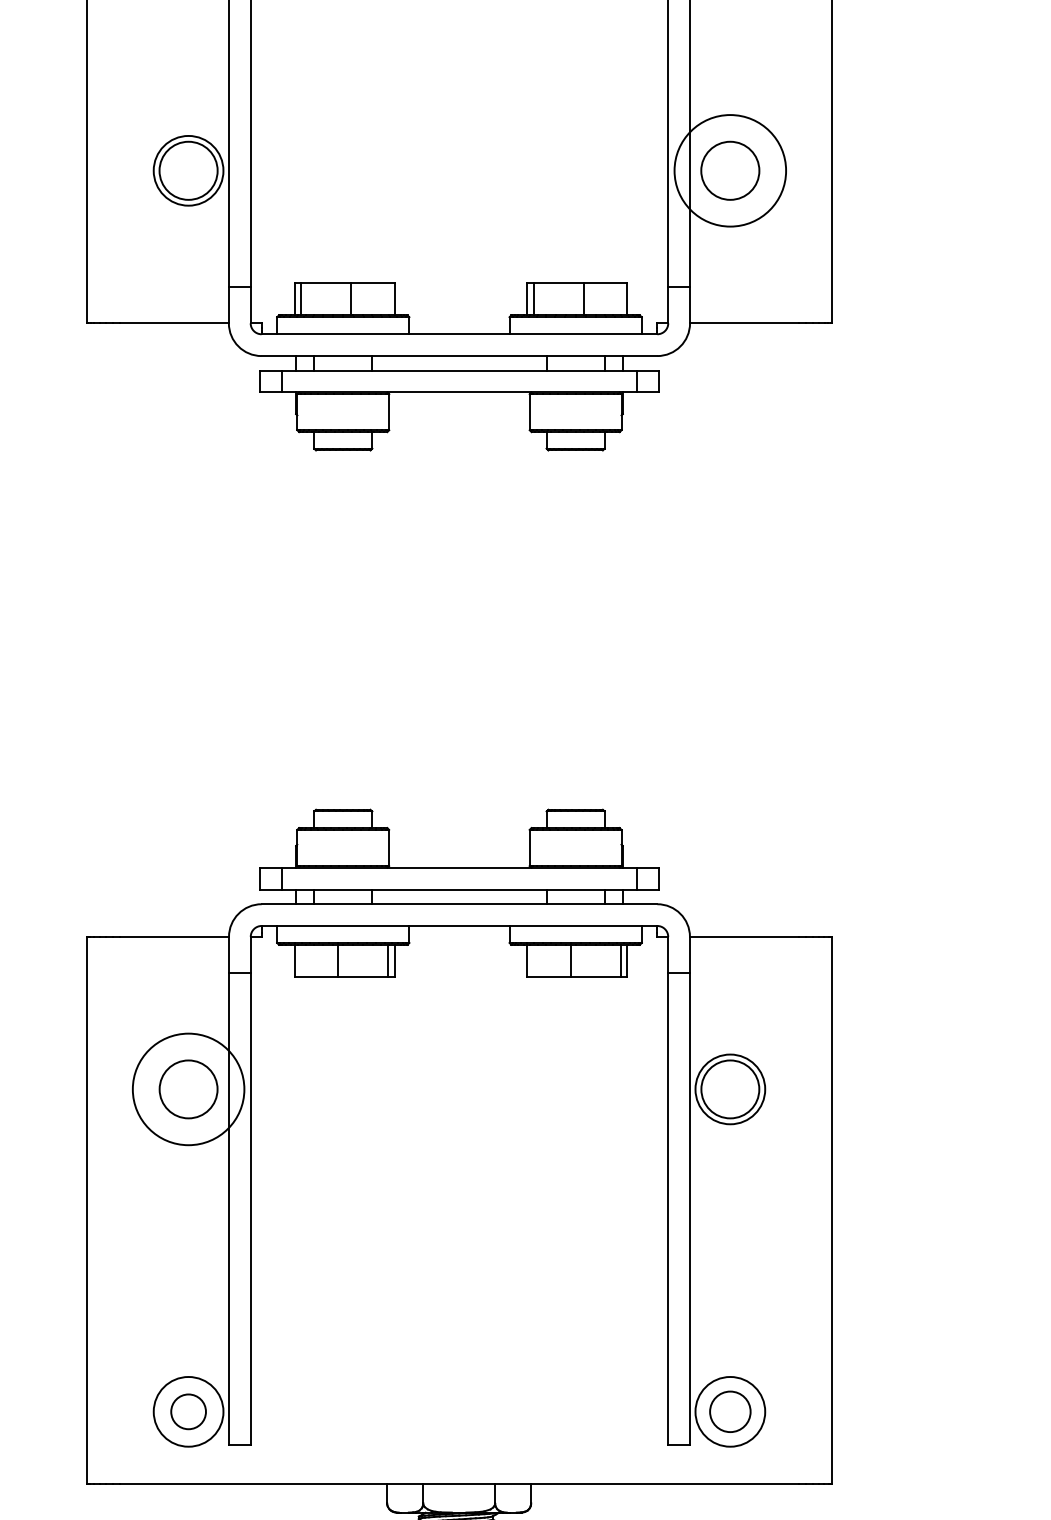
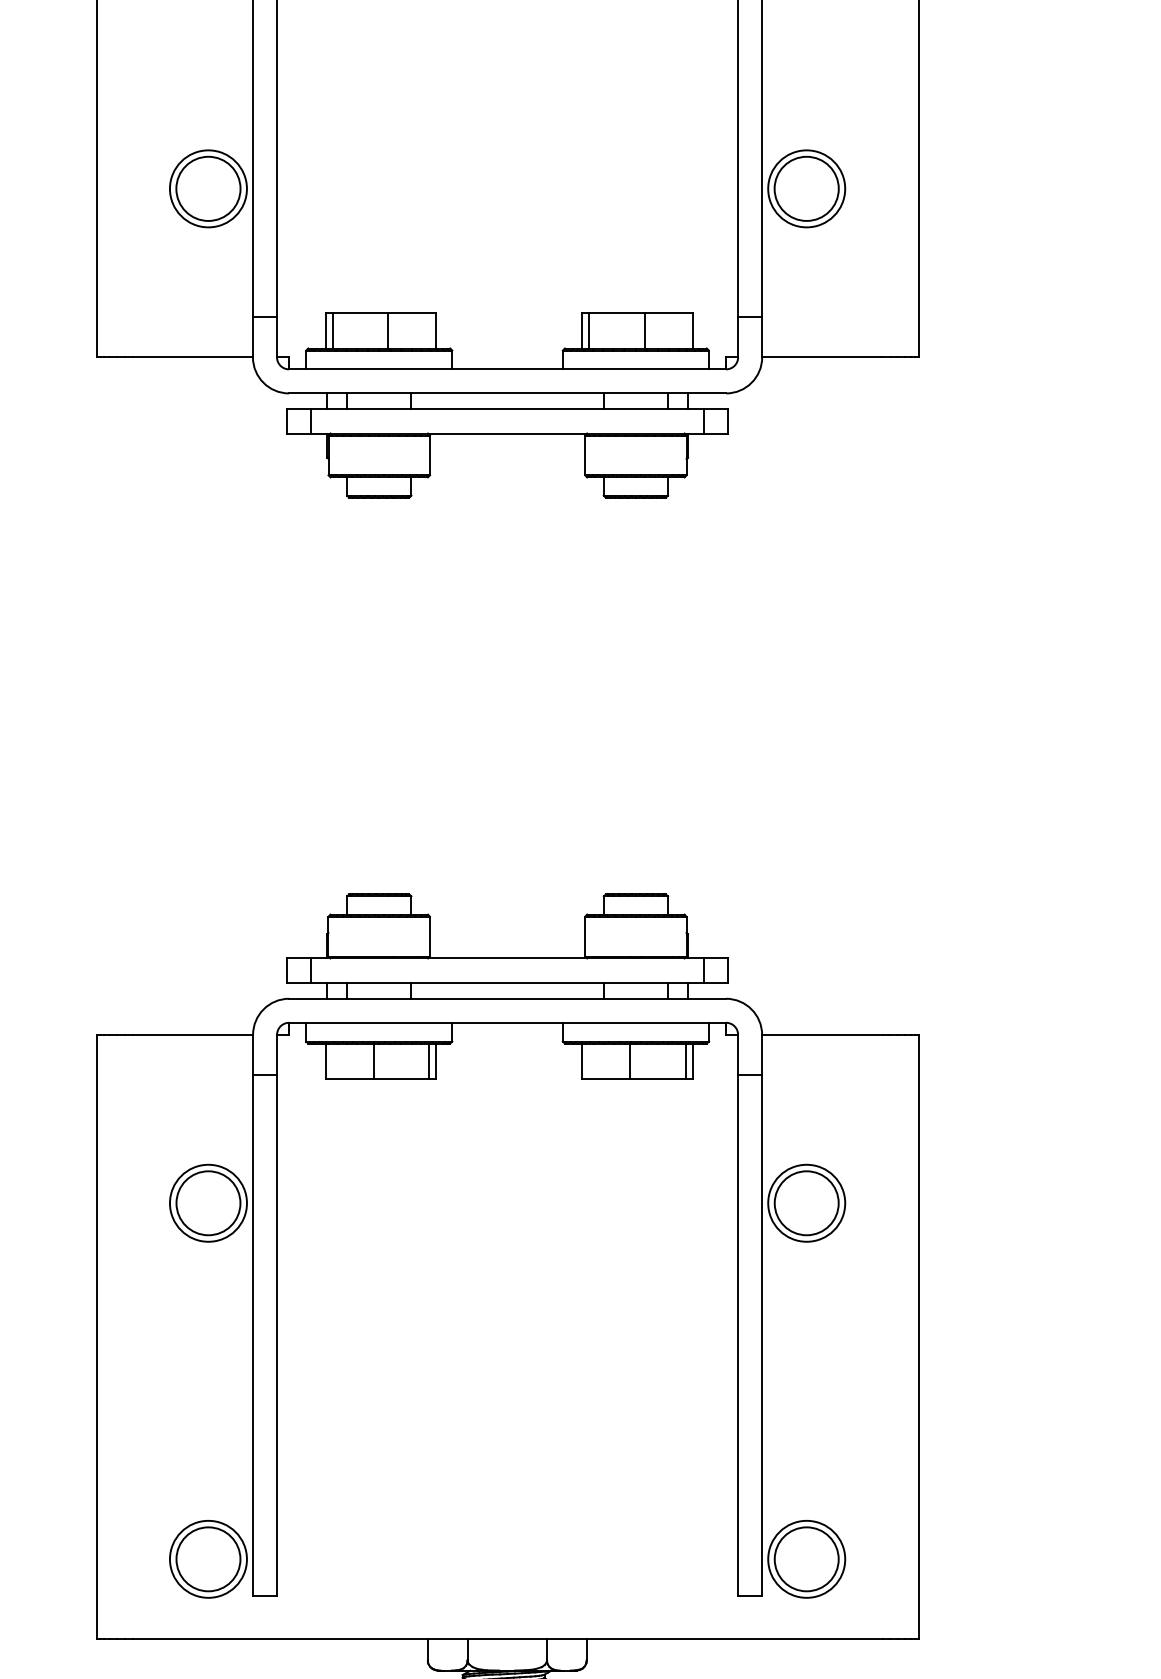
circle: (730, 170) -> (806, 188), size x0.62
circle: (188, 1089) -> (208, 1203), size x0.62
circle: (188, 1411) -> (208, 1558), size x1.67
circle: (730, 1411) -> (806, 1558), size x1.43

